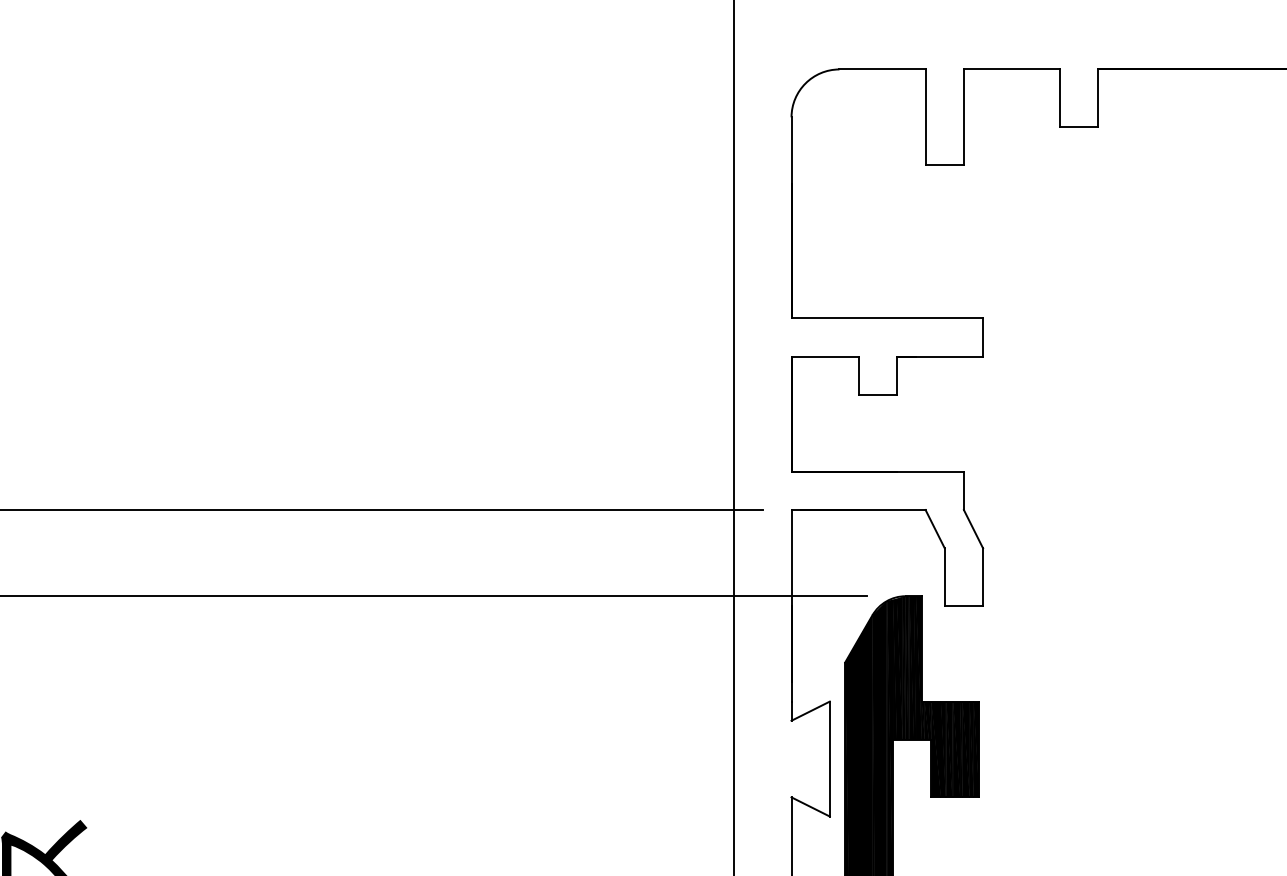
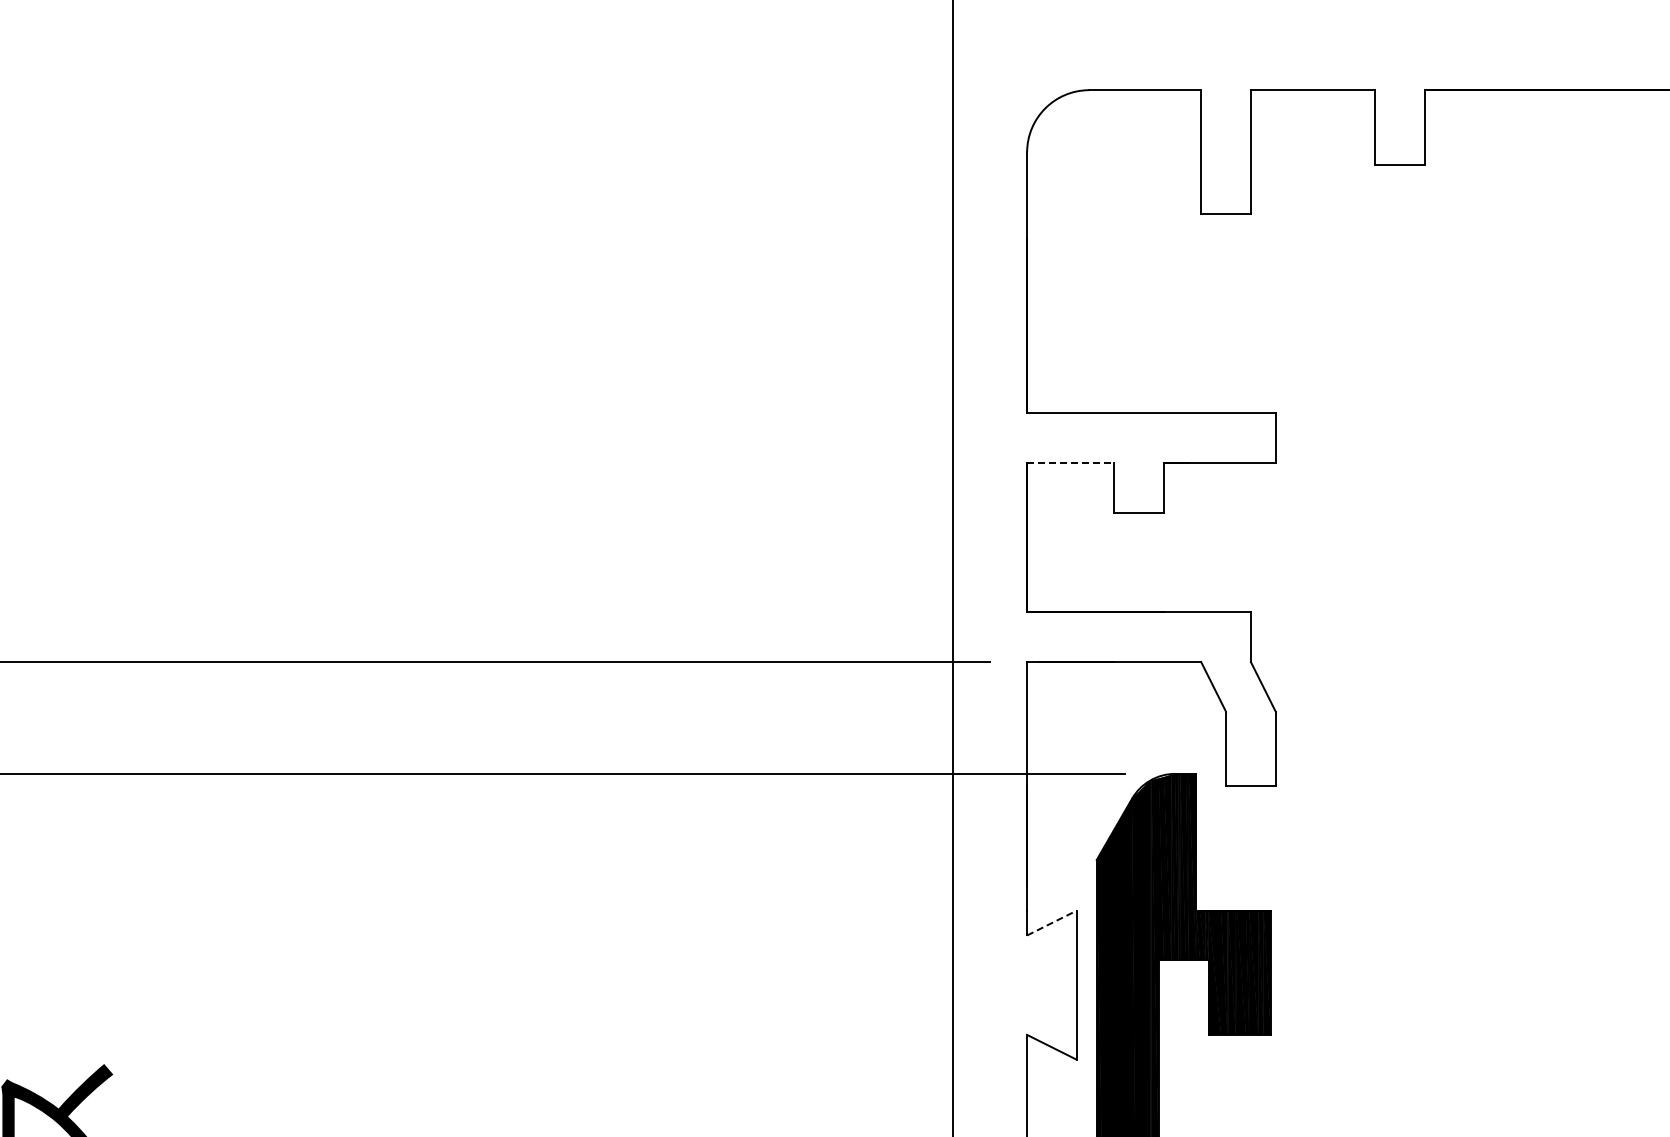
line: (824, 357) -> (1070, 463), solid -> dashed
line: (810, 711) -> (1051, 923), solid -> dashed

